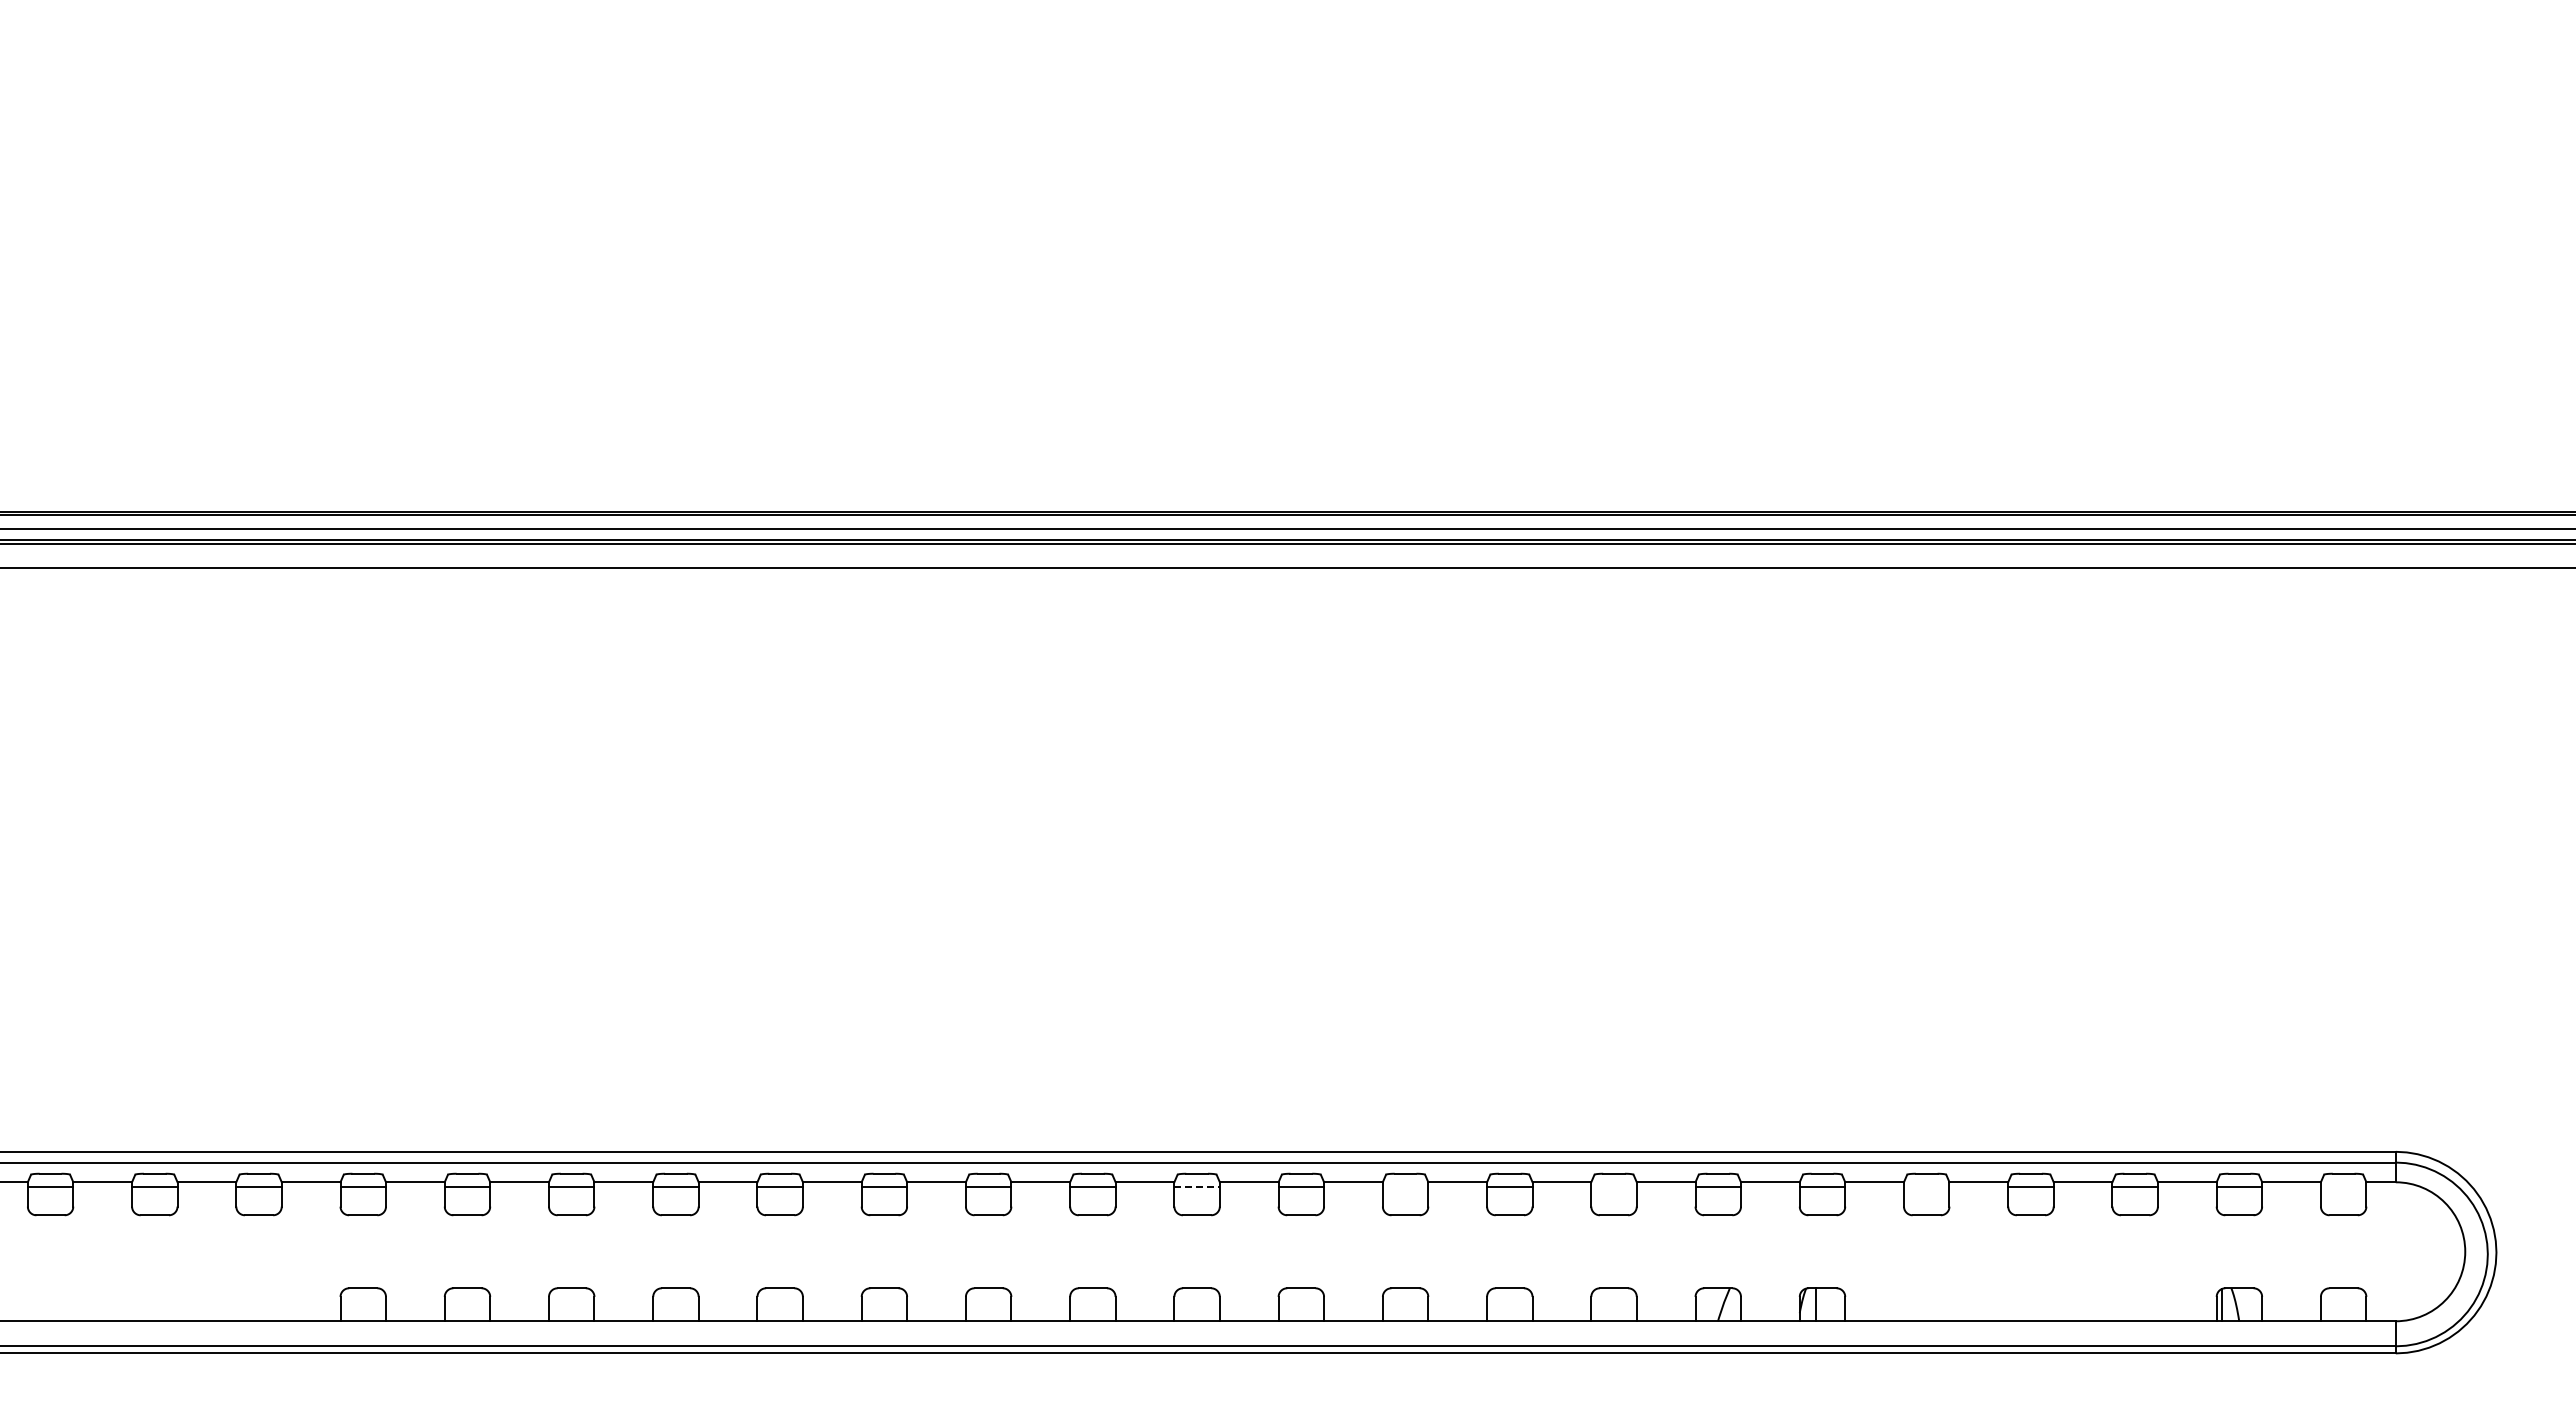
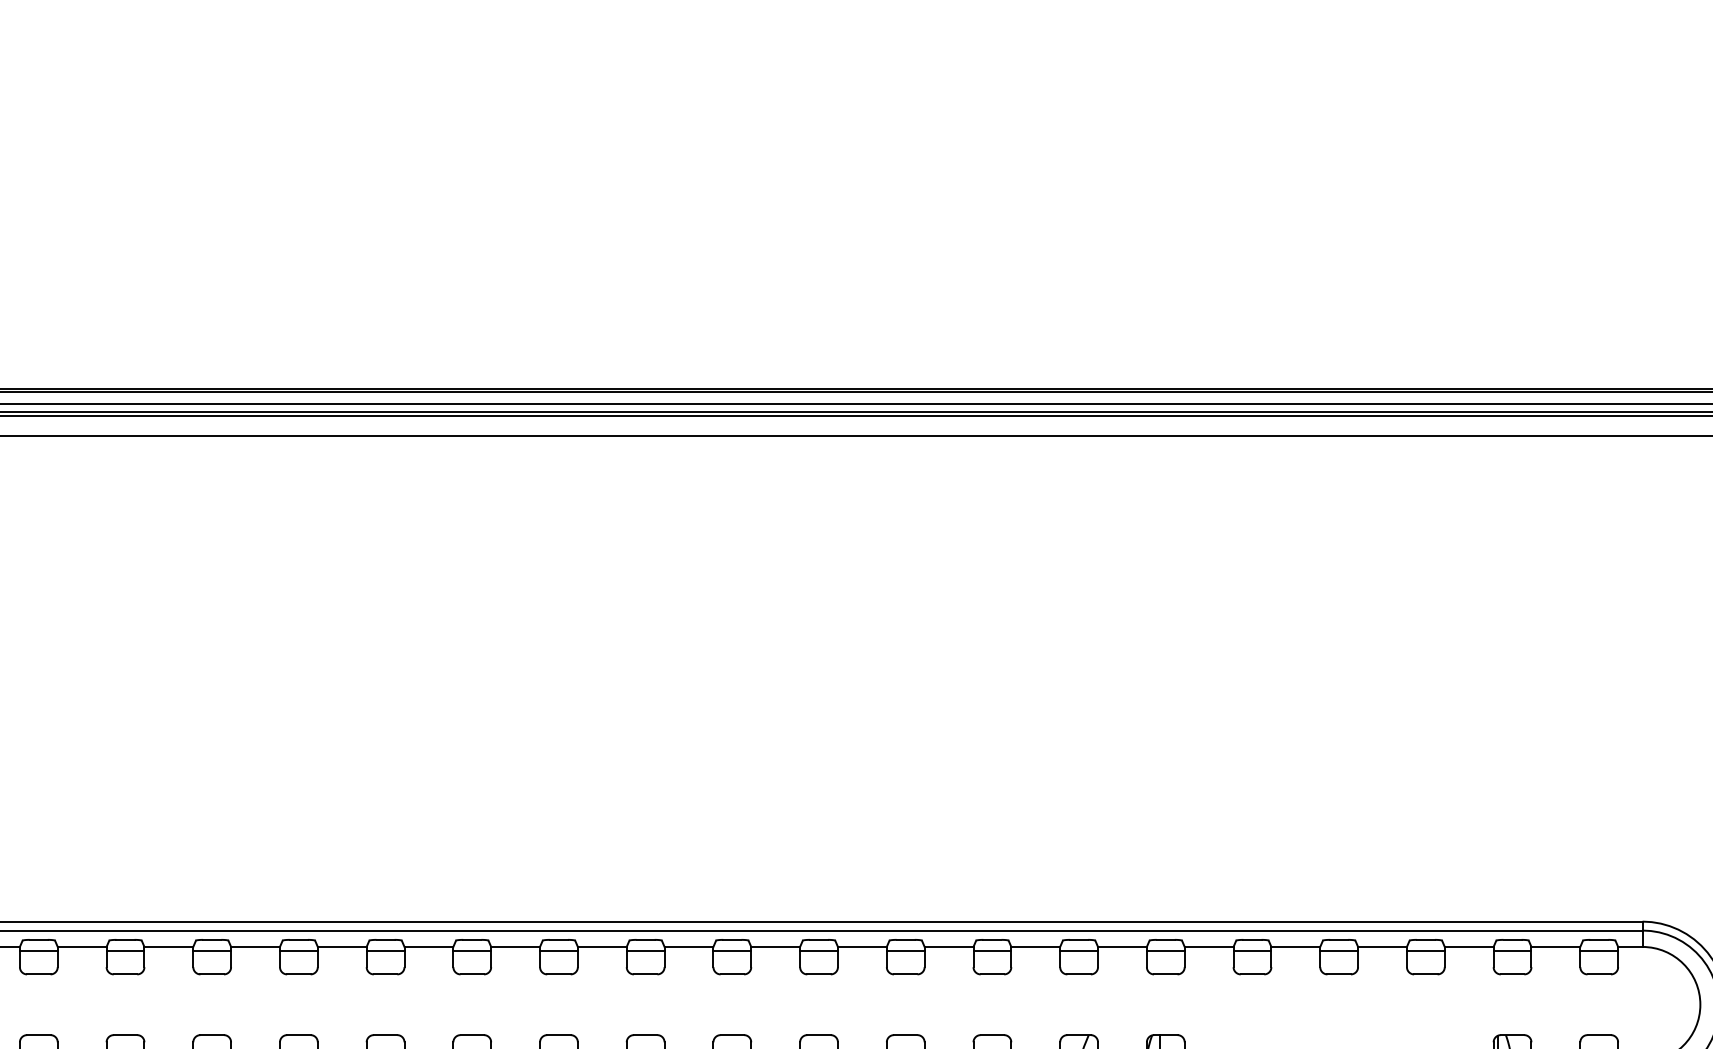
line: (1197, 1187) -> (645, 951), dashed -> solid
line: (1405, 1187) -> (818, 951), added
line: (1613, 1187) -> (991, 951), added
line: (1926, 1187) -> (1252, 951), added
line: (2343, 1187) -> (1599, 951), added

